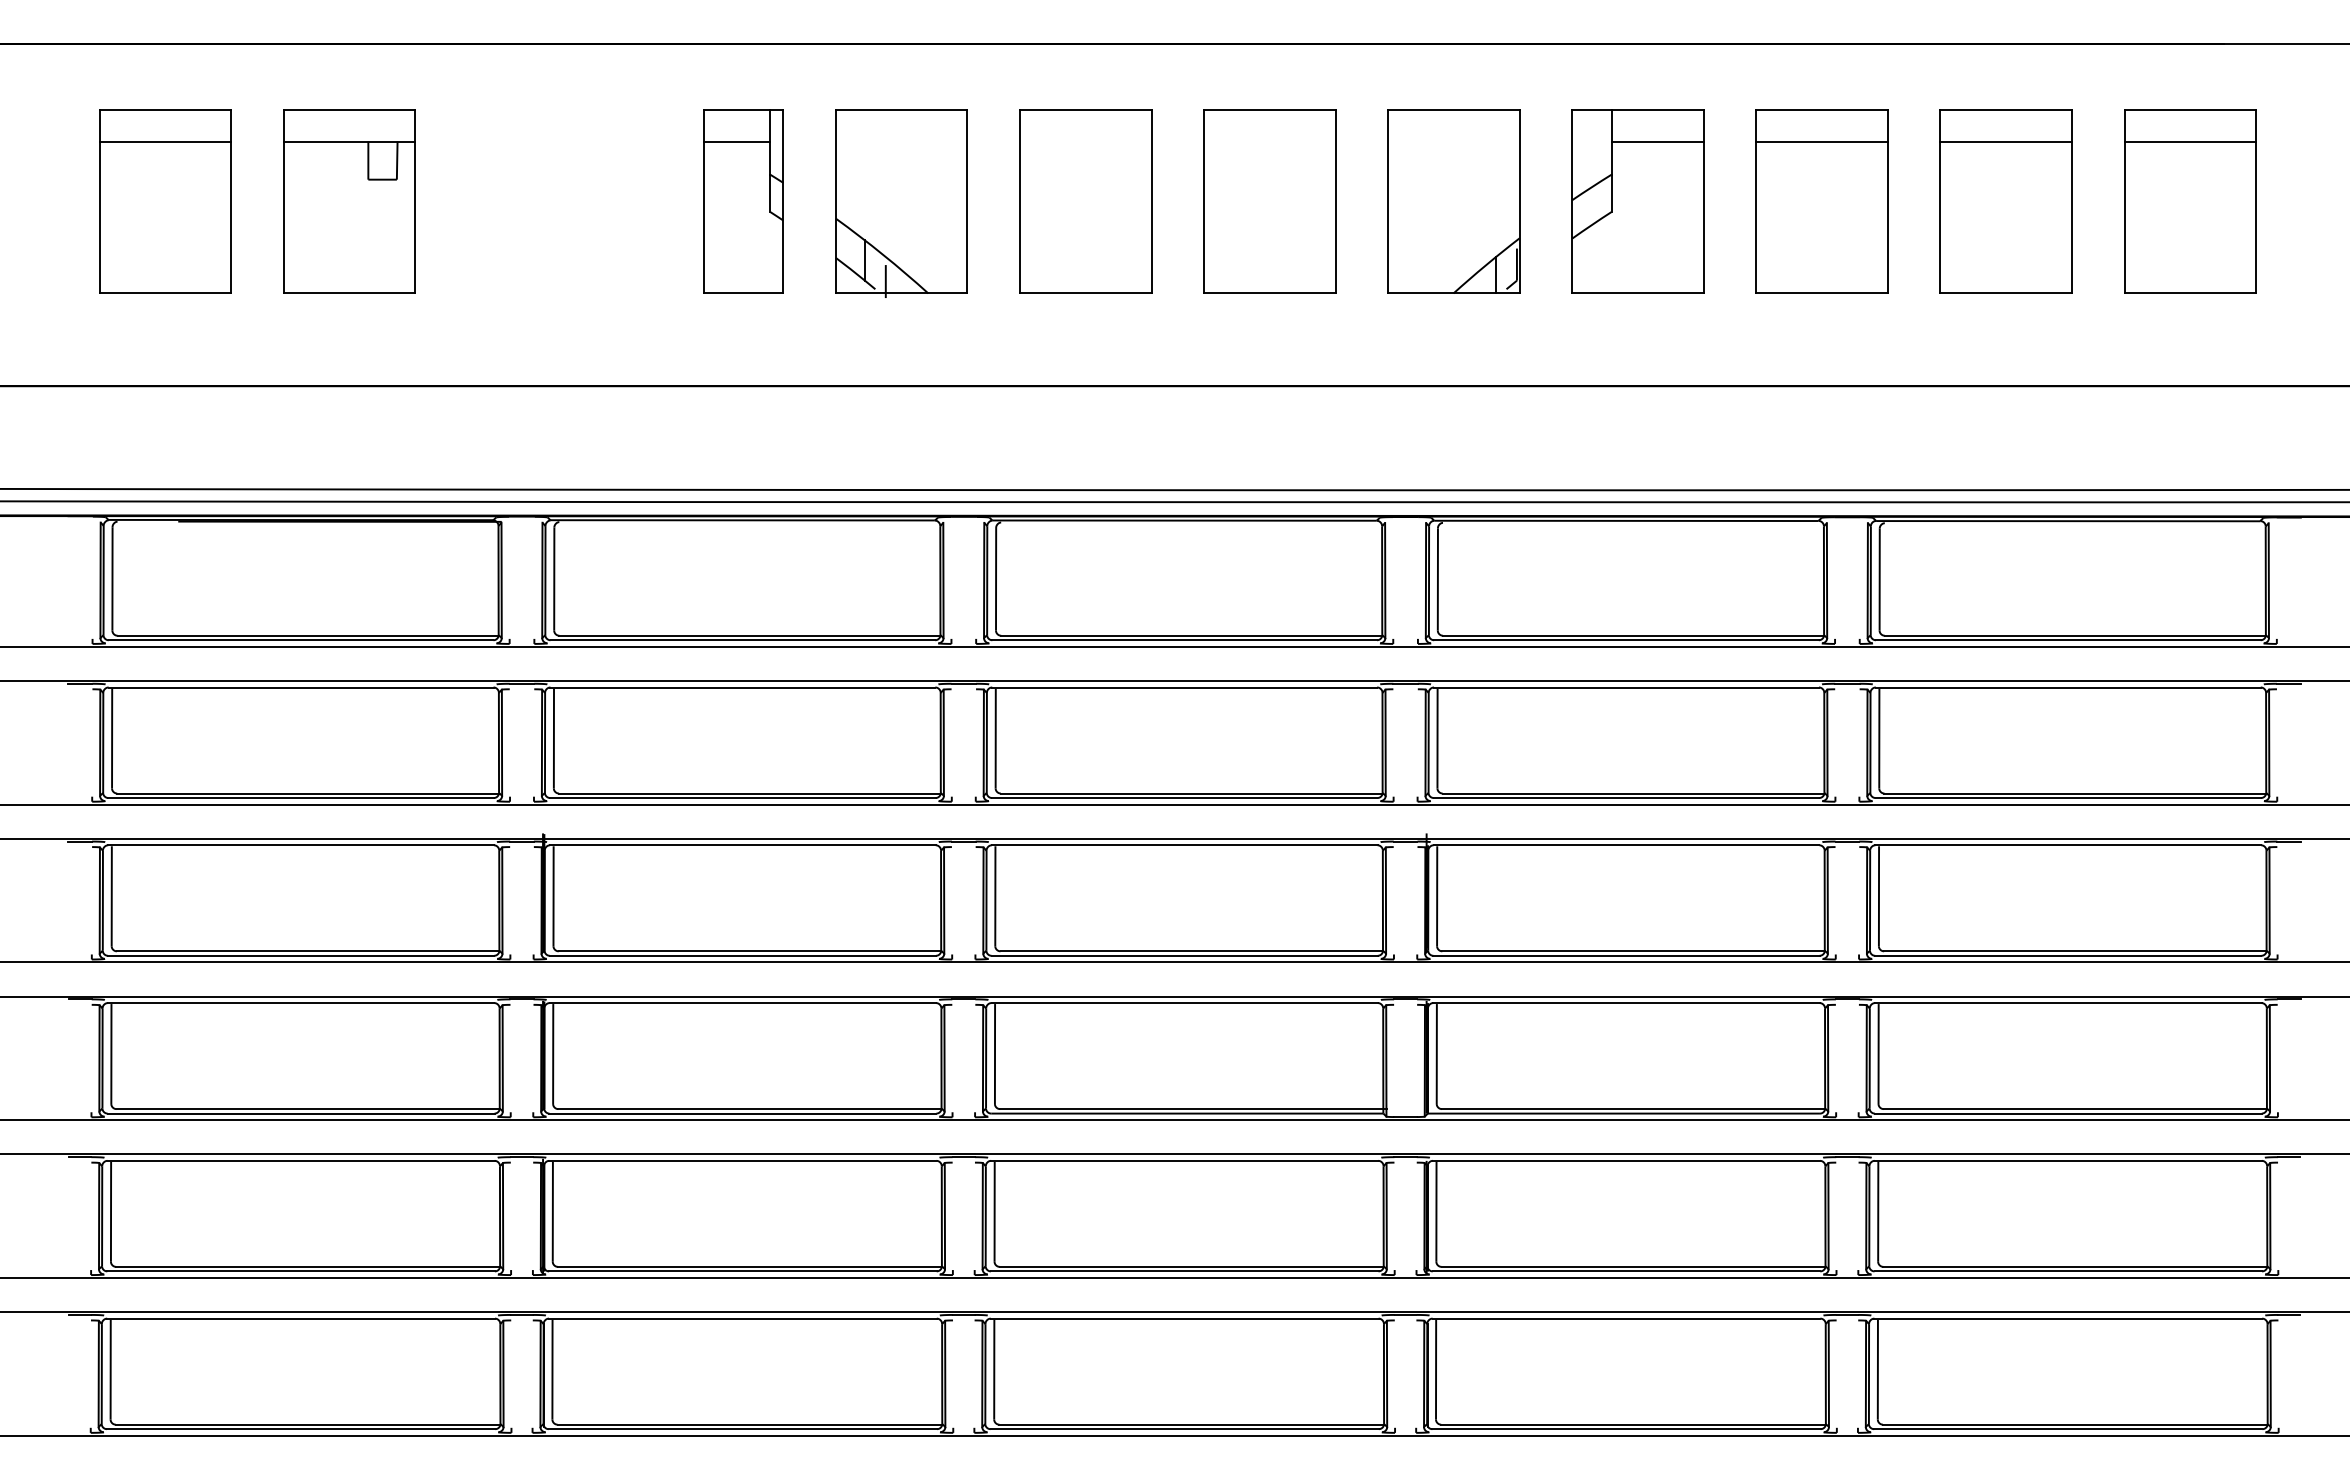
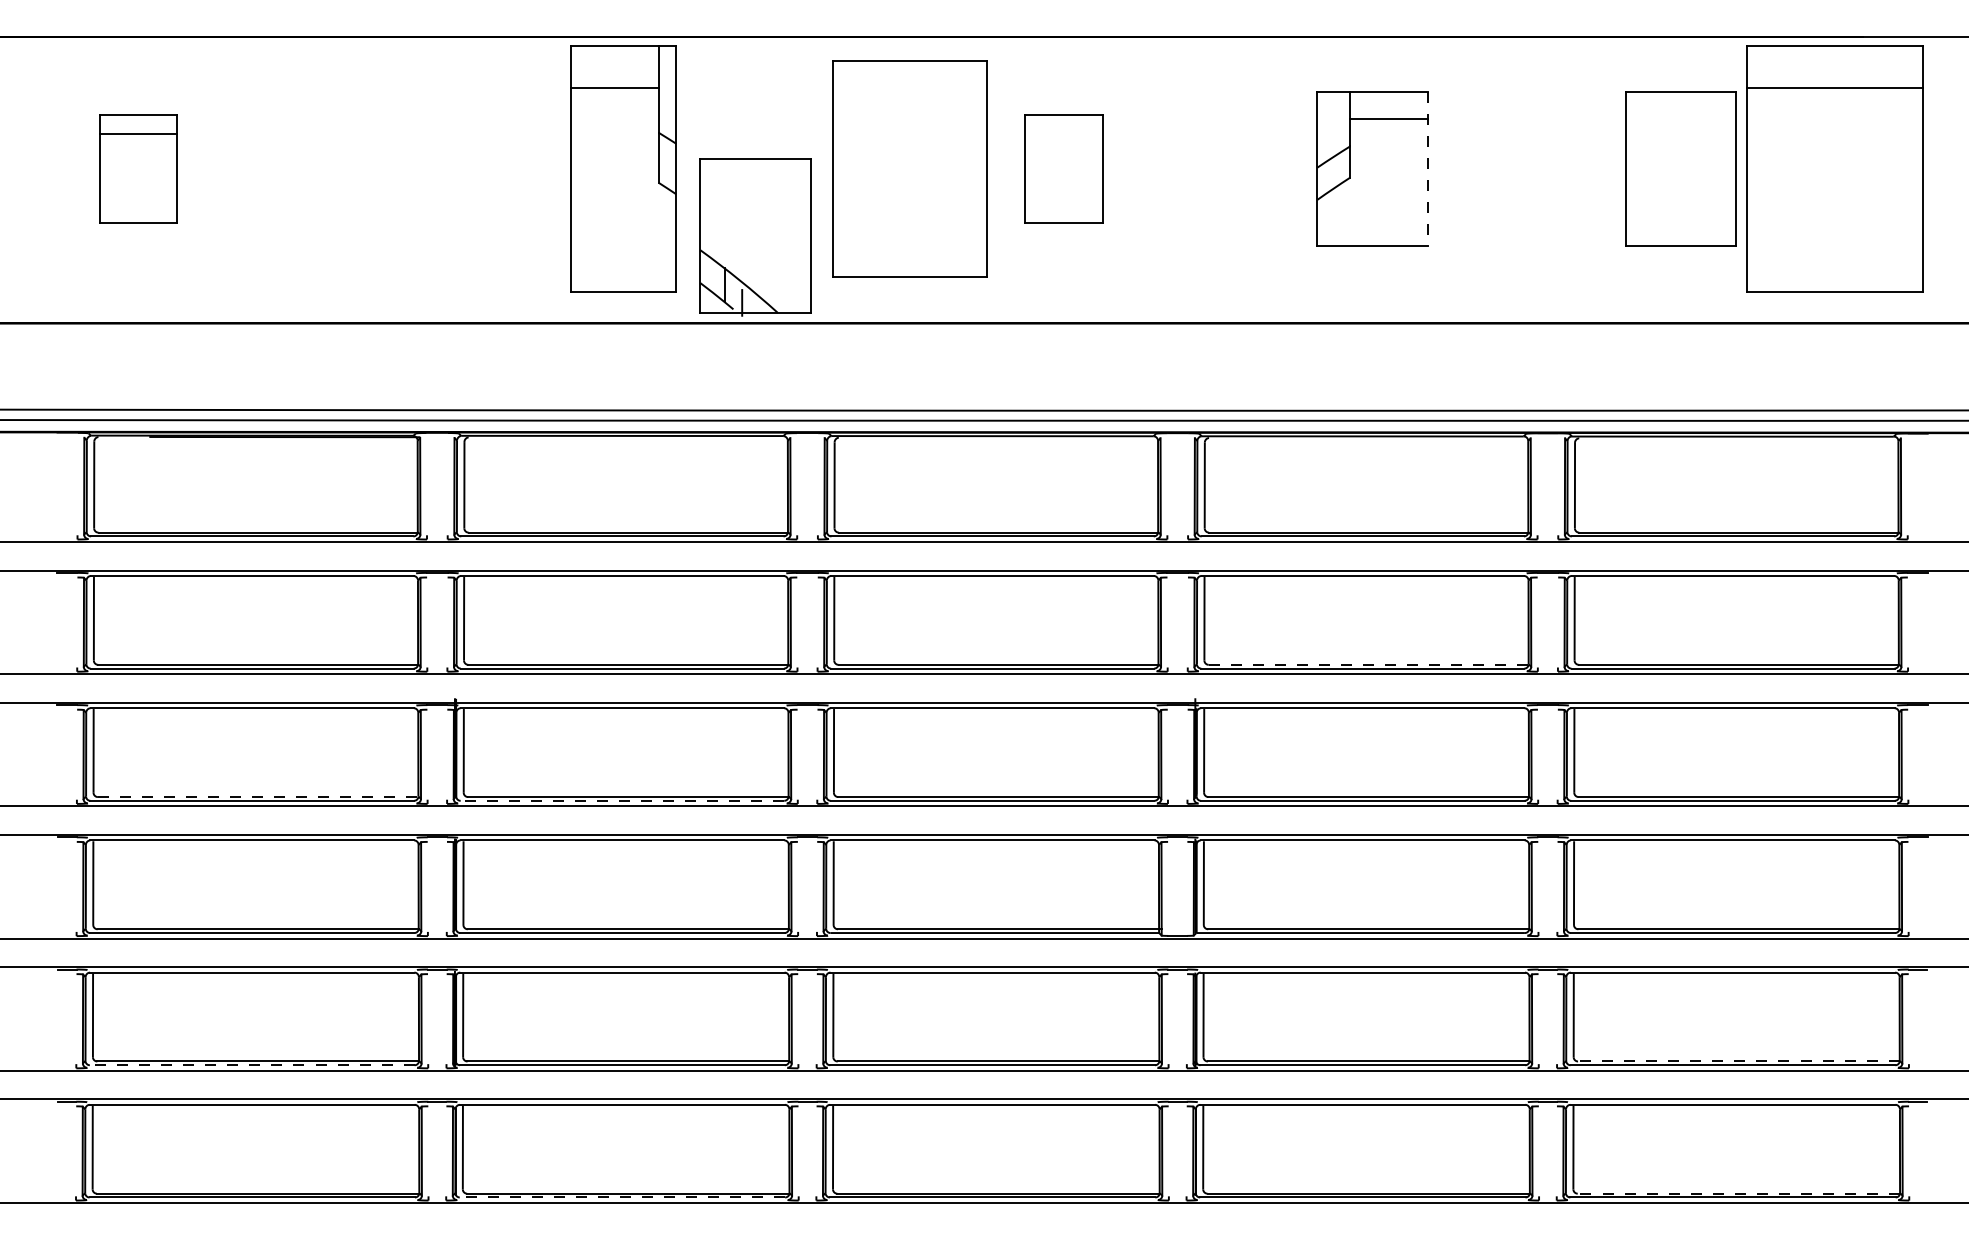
line: (2005, 141) -> (1680, 118), removed
part: (165, 201) -> (138, 168), size x0.7
part: (349, 201) -> (292, 168), removed
part: (743, 201) -> (622, 168), size x1.6
part: (1085, 201) -> (909, 168), size x1.4
part: (1269, 201) -> (1063, 168), size x0.7
part: (1453, 201) -> (1217, 168), removed
line: (1703, 201) -> (1427, 168), solid -> dashed
part: (1821, 201) -> (1526, 168), removed
part: (2190, 201) -> (1835, 168), size x1.6
part: (901, 203) -> (755, 237), moved
line: (1633, 793) -> (1368, 664), solid -> dashed
line: (308, 951) -> (258, 797), solid -> dashed
line: (742, 955) -> (622, 800), solid -> dashed
line: (2075, 1266) -> (1739, 1061), solid -> dashed
line: (301, 1271) -> (252, 1065), solid -> dashed
line: (2074, 1424) -> (1738, 1193), solid -> dashed
line: (742, 1429) -> (622, 1197), solid -> dashed

